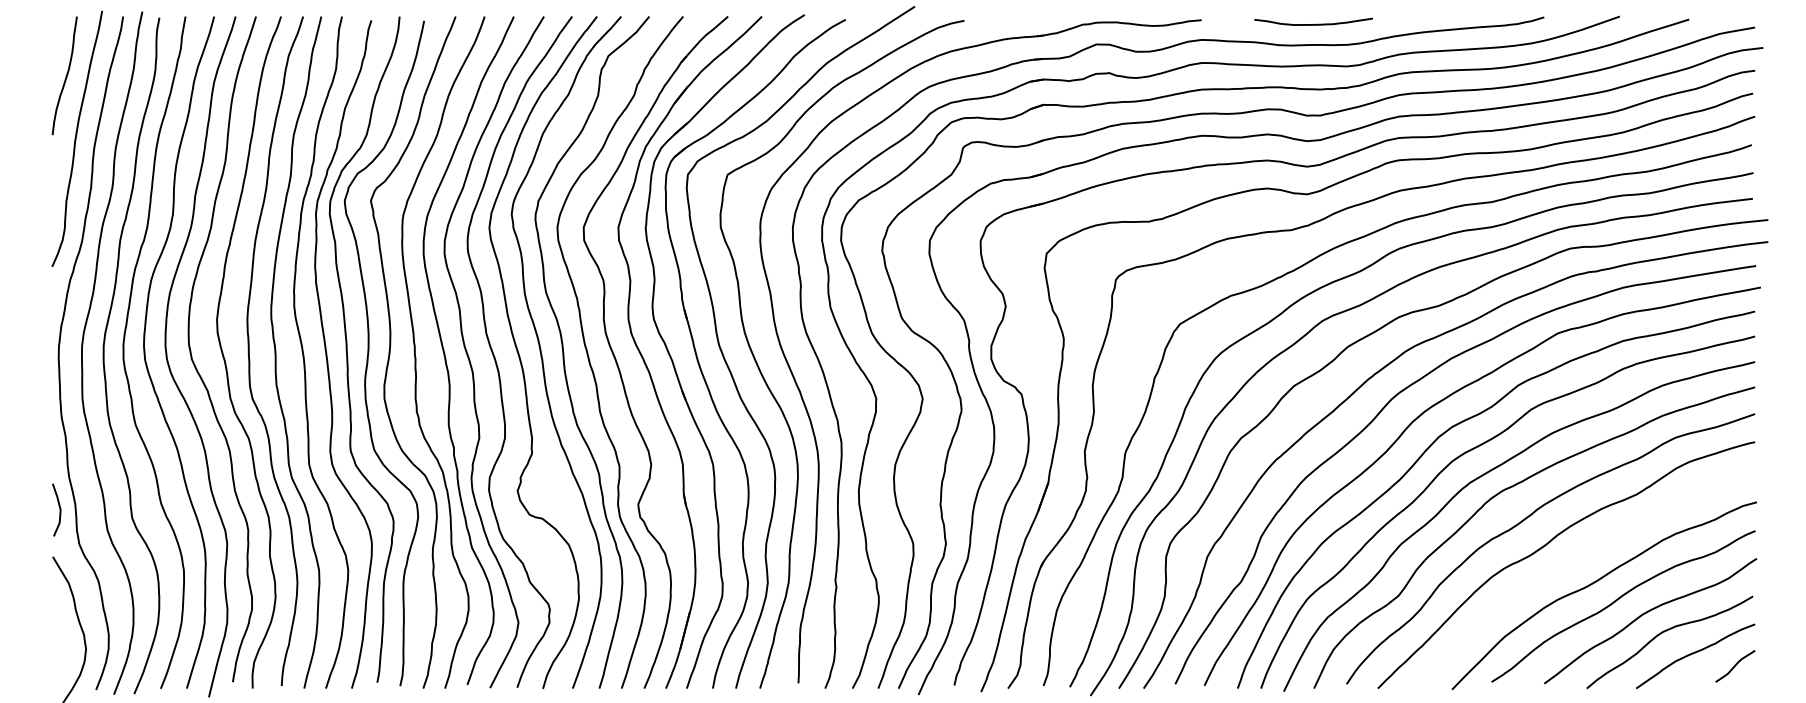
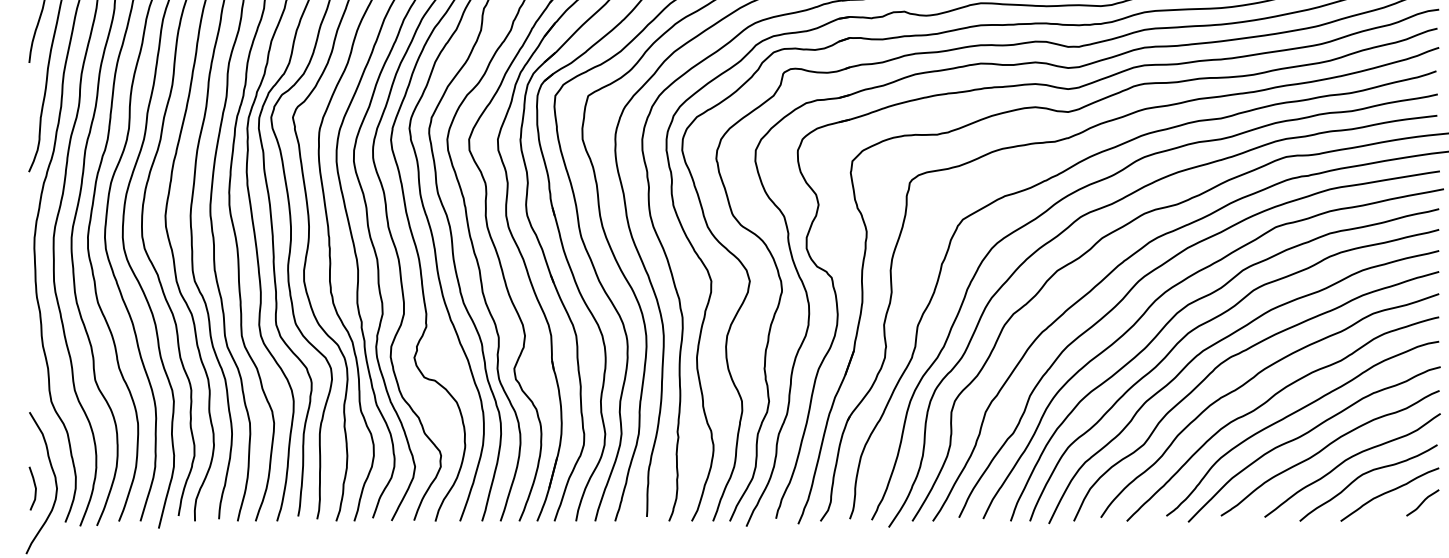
curve: (59, 509) -> (35, 488), moved
curve: (1580, 558) -> (1294, 413), added

